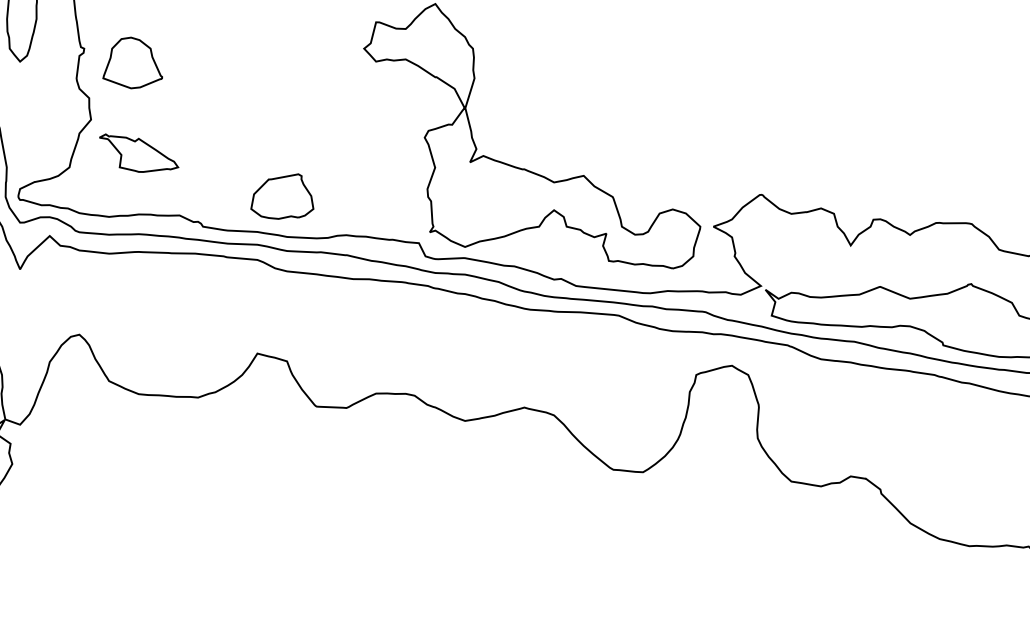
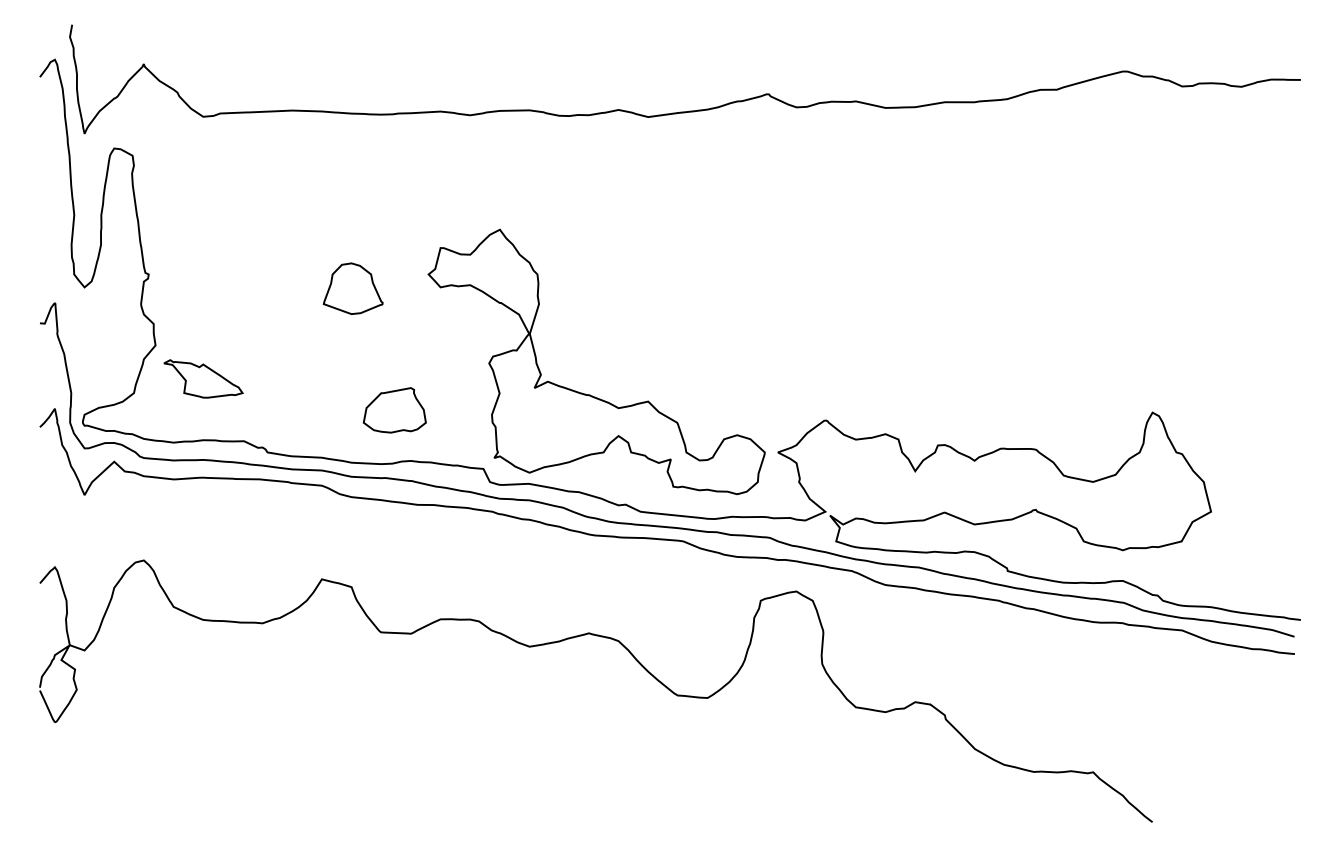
part: (132, 62) -> (352, 288), moved
part: (282, 196) -> (394, 410), moved

